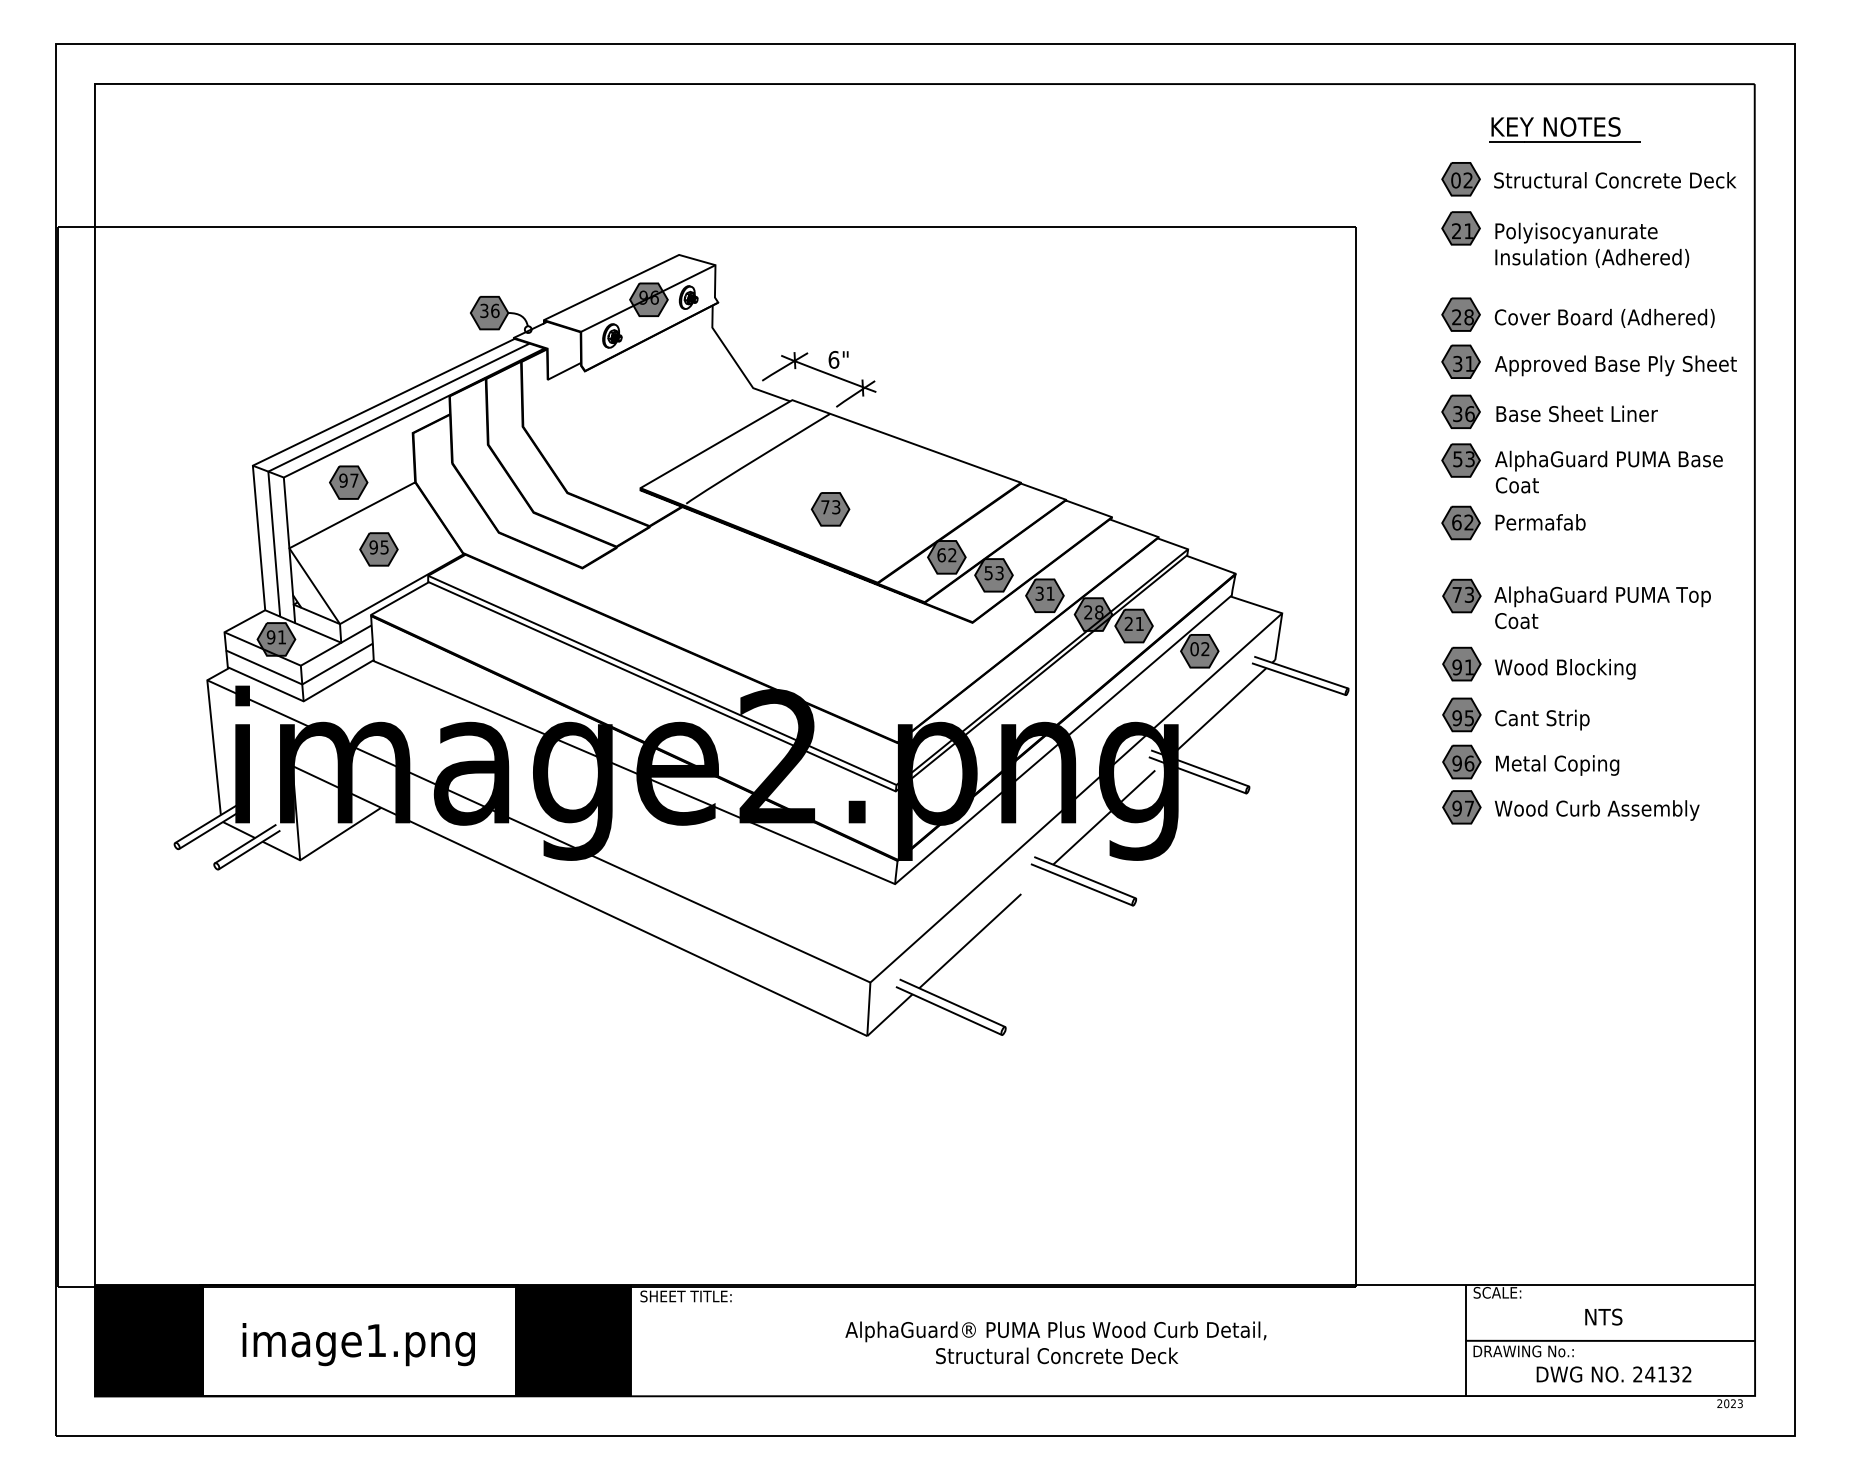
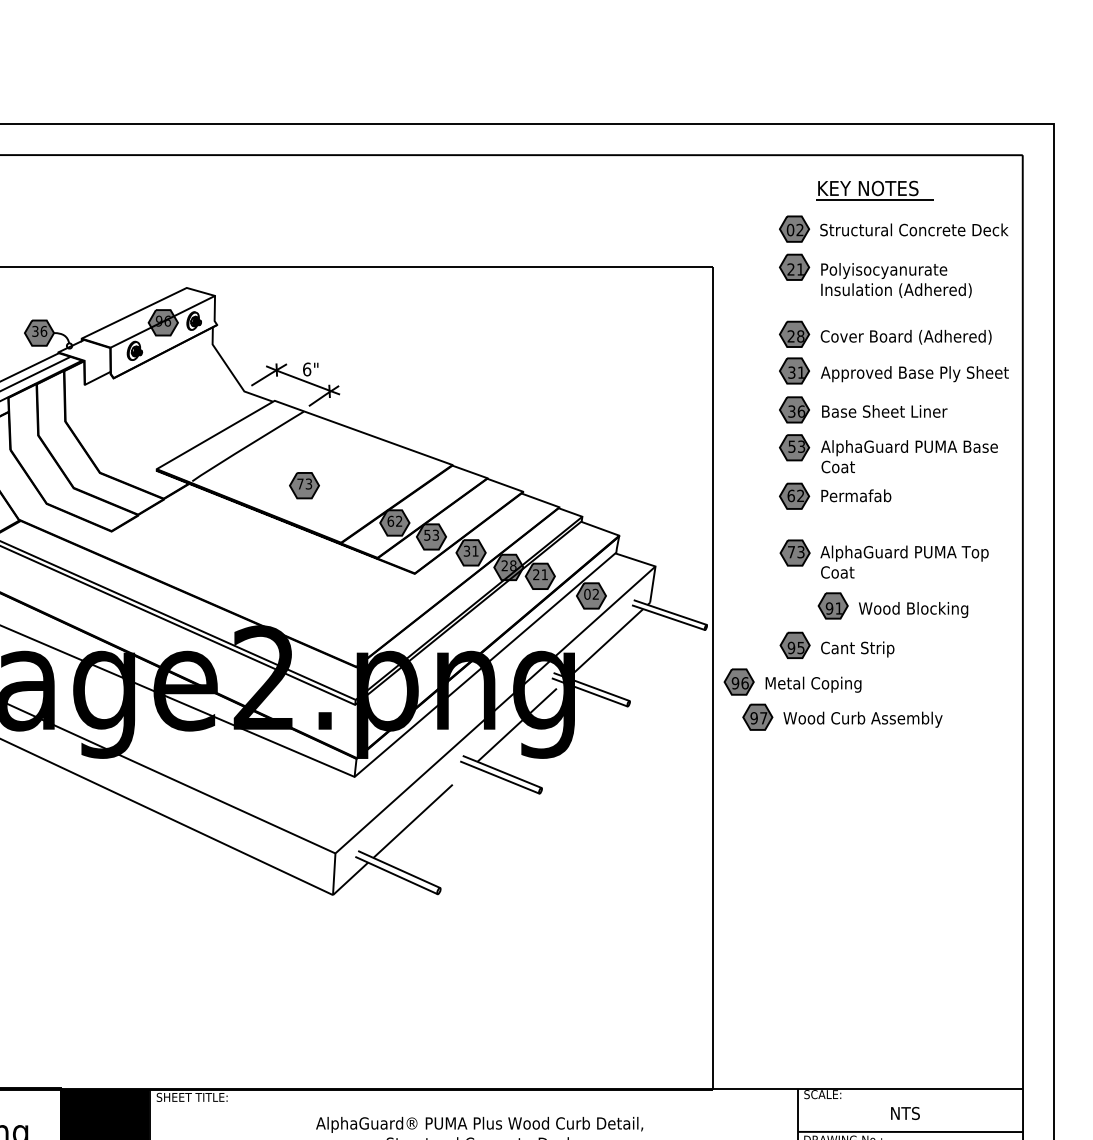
part: (1538, 663) -> (892, 605), moved
part: (1530, 761) -> (792, 681), moved
part: (1570, 807) -> (842, 717), moved

